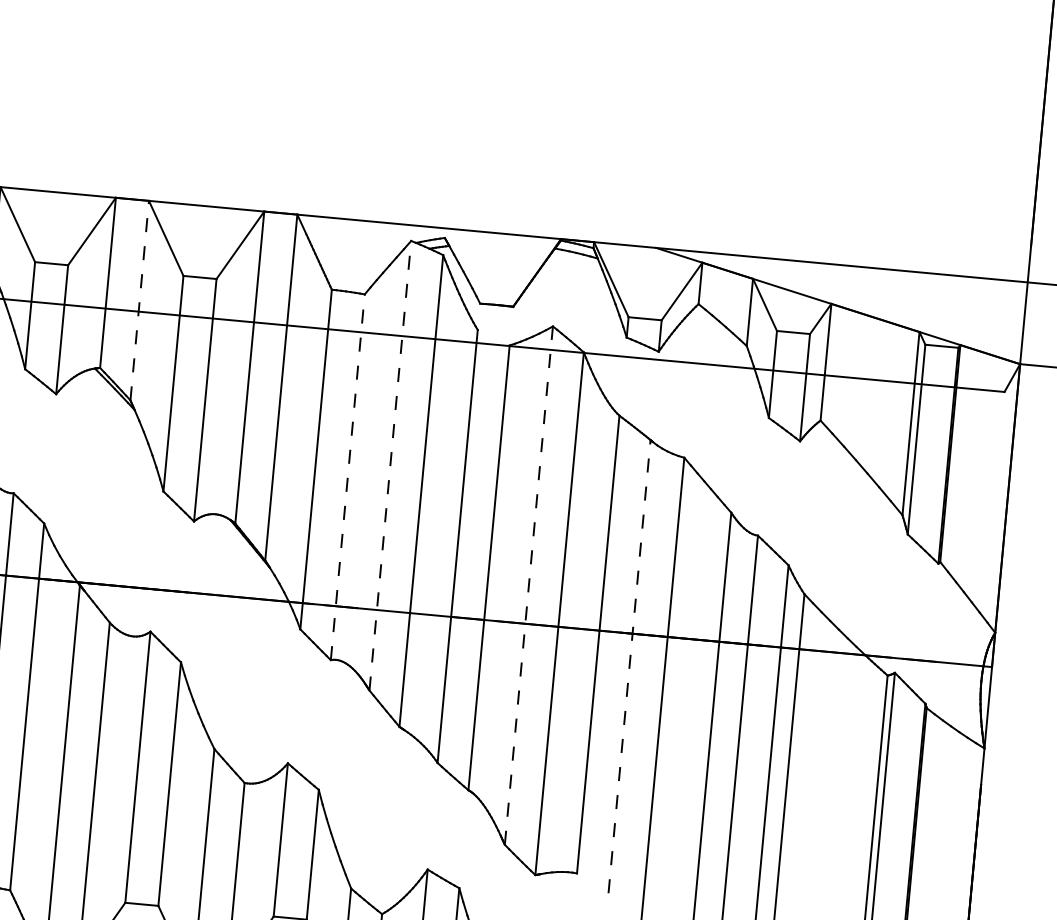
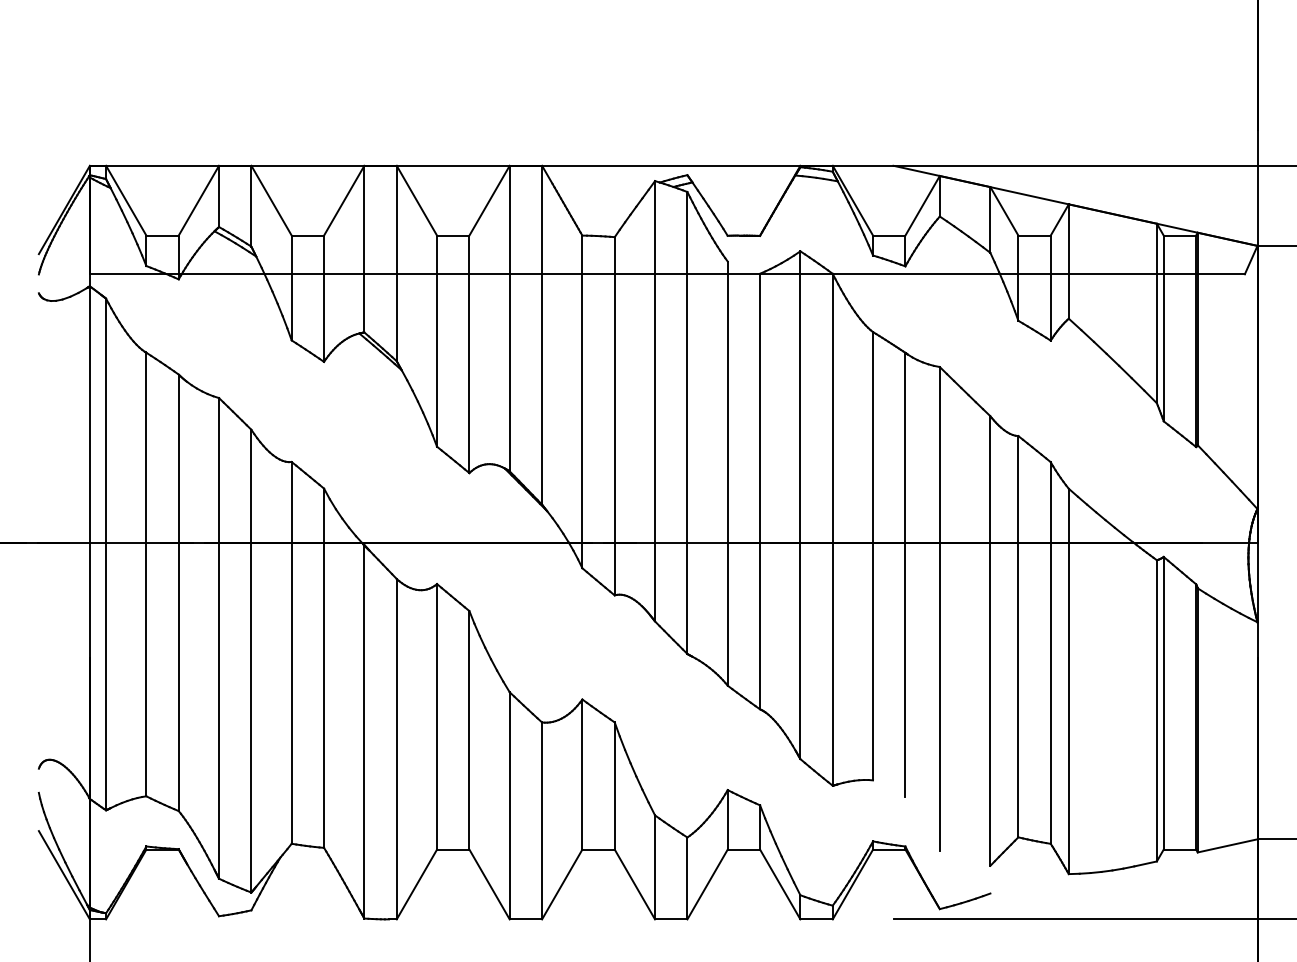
line: (139, 300) -> (396, 263), dashed -> solid
line: (390, 464) -> (655, 400), dashed -> solid
line: (347, 476) -> (614, 415), dashed -> solid
line: (528, 585) -> (800, 505), dashed -> solid
line: (629, 666) -> (905, 574), dashed -> solid

